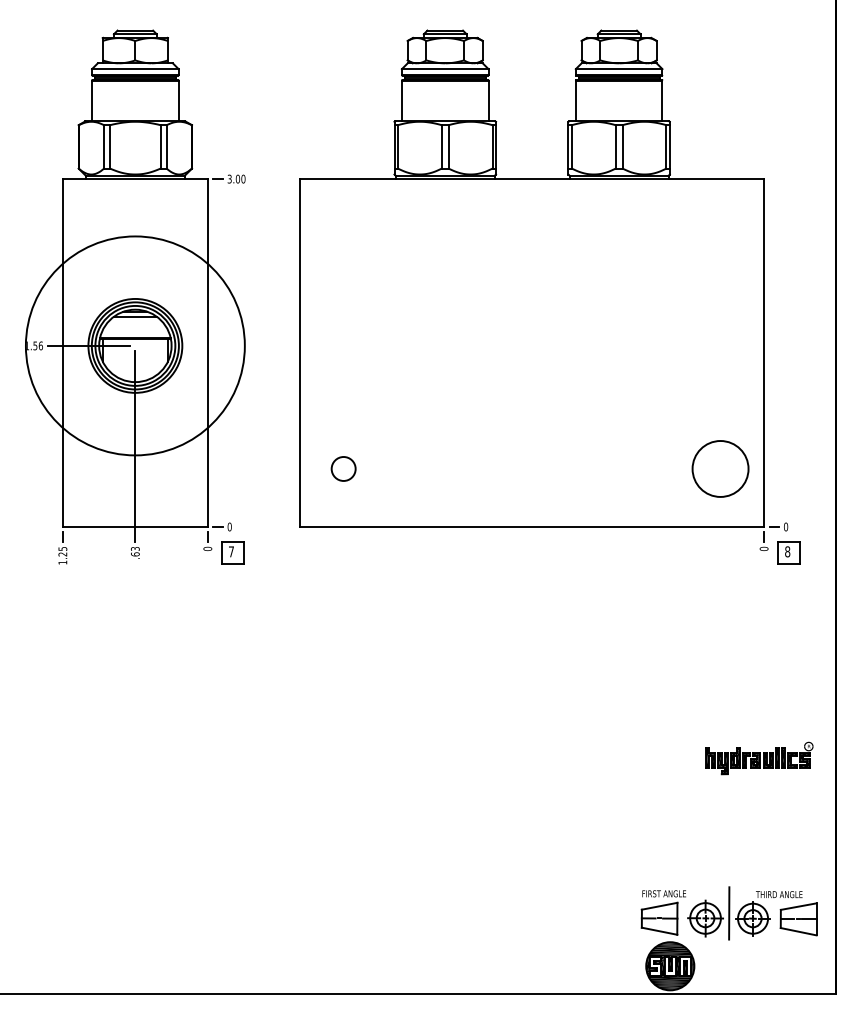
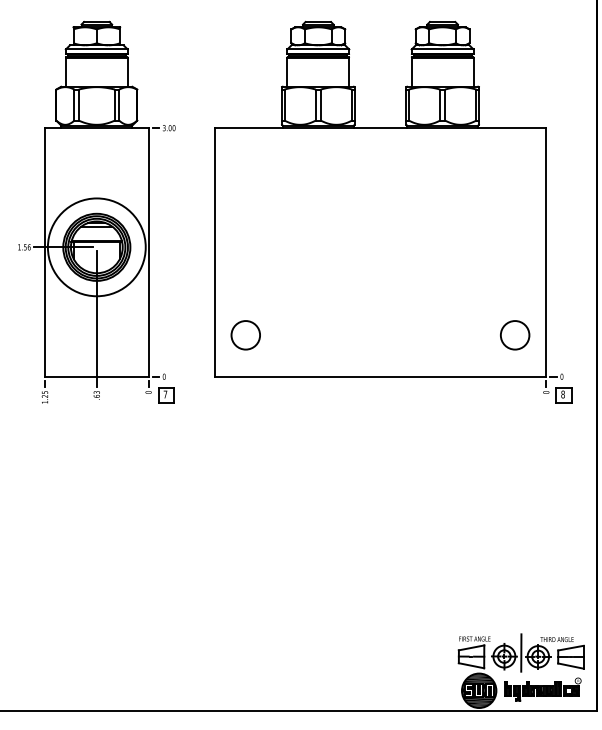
circle: (134, 345) -> (96, 247), size x0.62
circle: (343, 468) -> (245, 334), size x1.67
circle: (720, 468) -> (515, 334), size x0.71
part: (759, 758) -> (542, 689), moved

